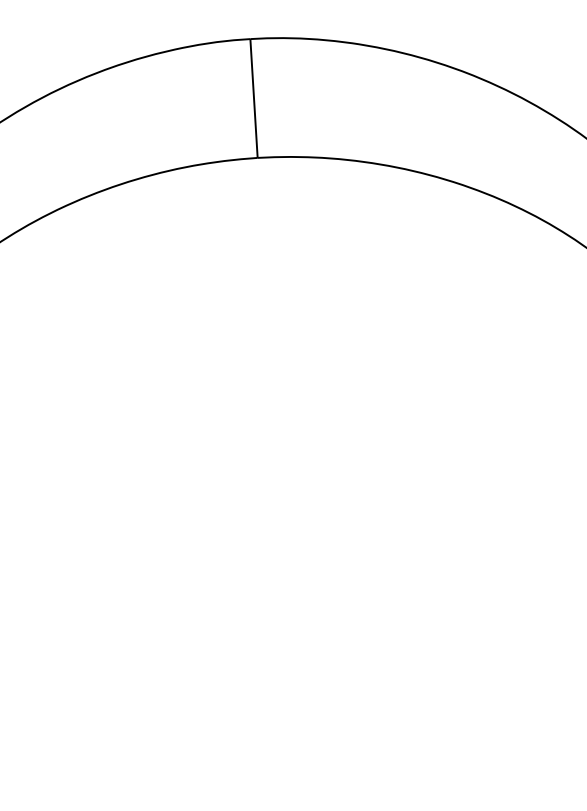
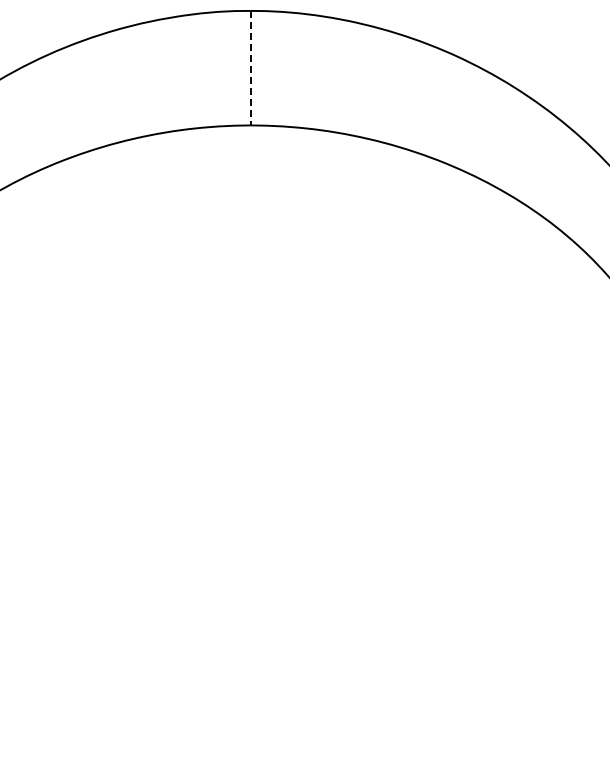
line: (253, 98) -> (250, 68), solid -> dashed

